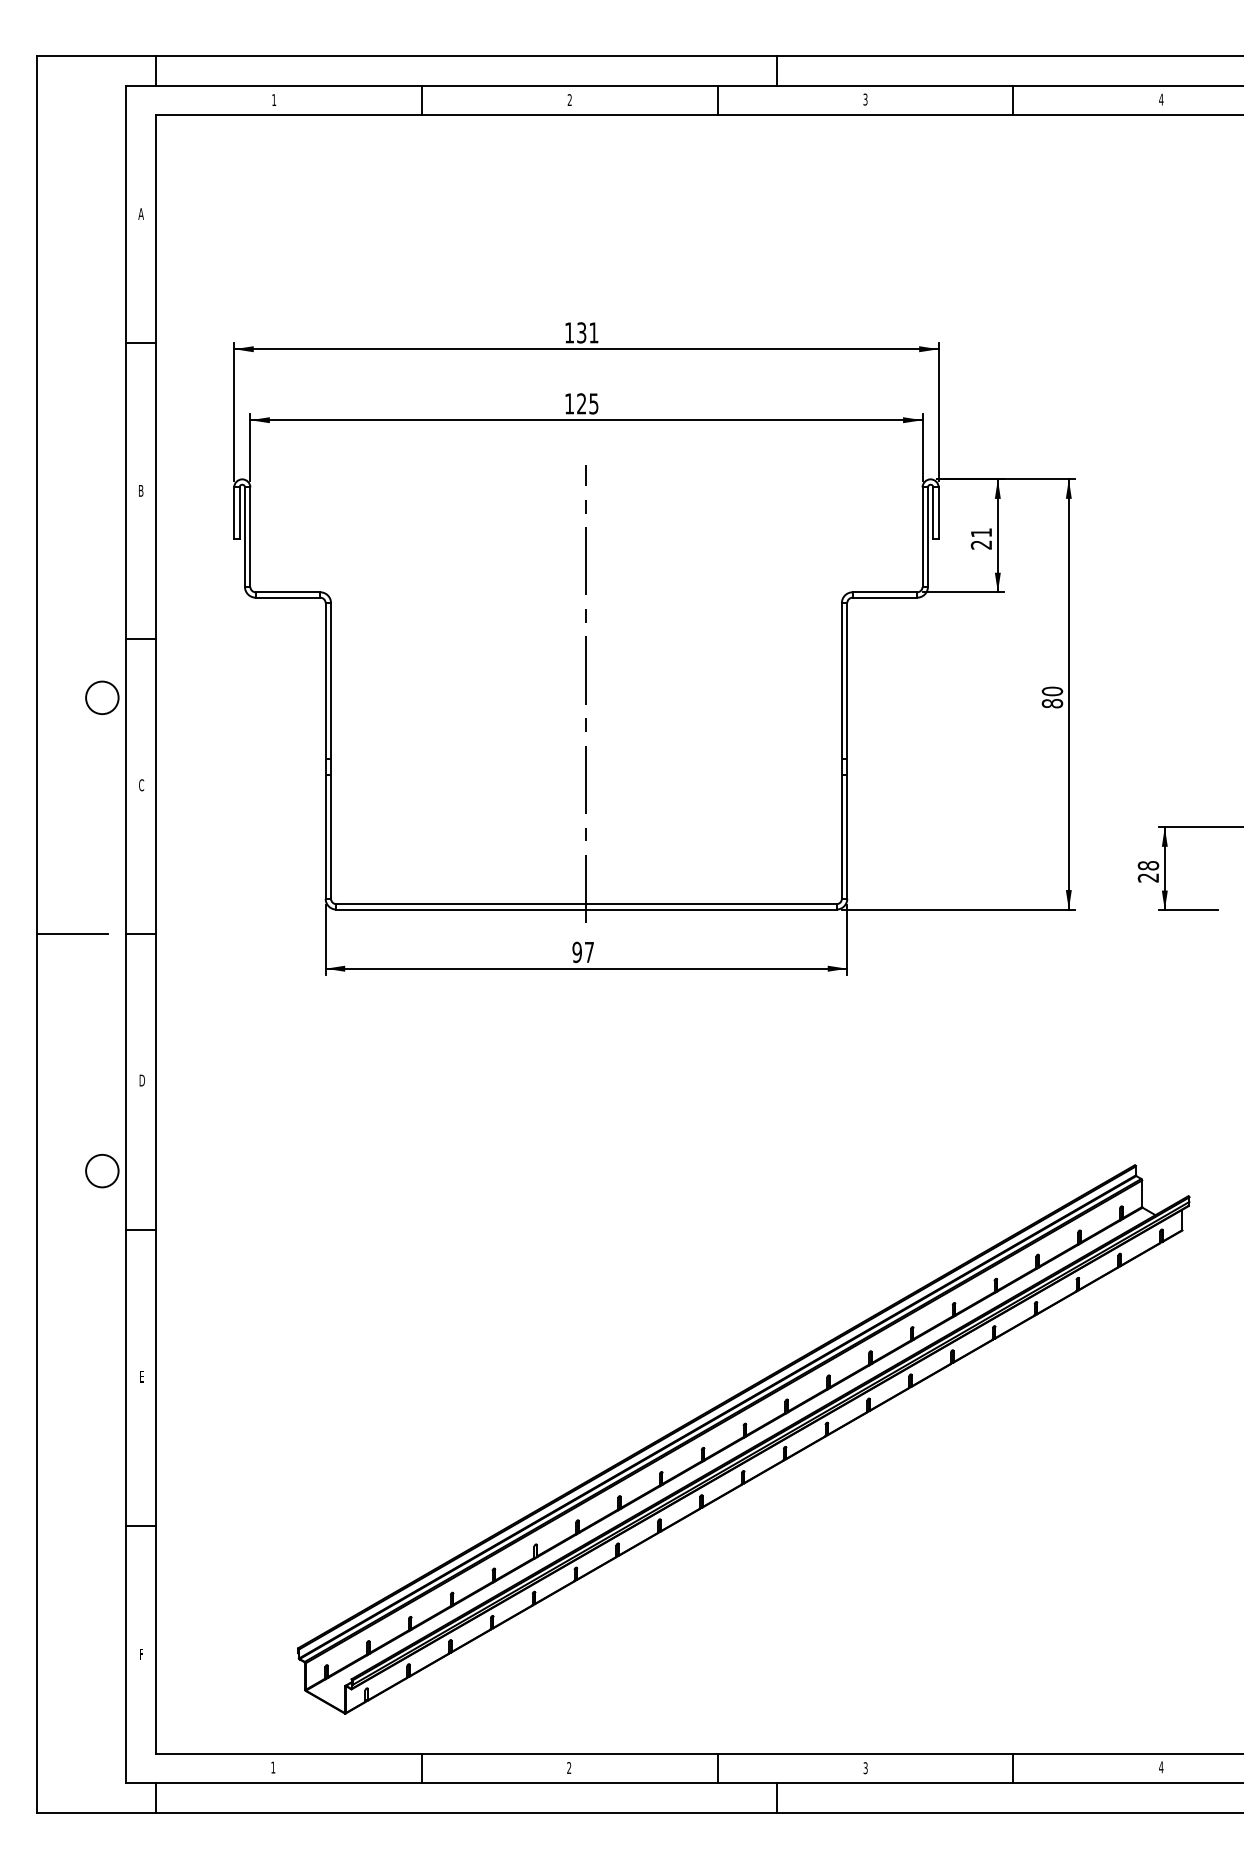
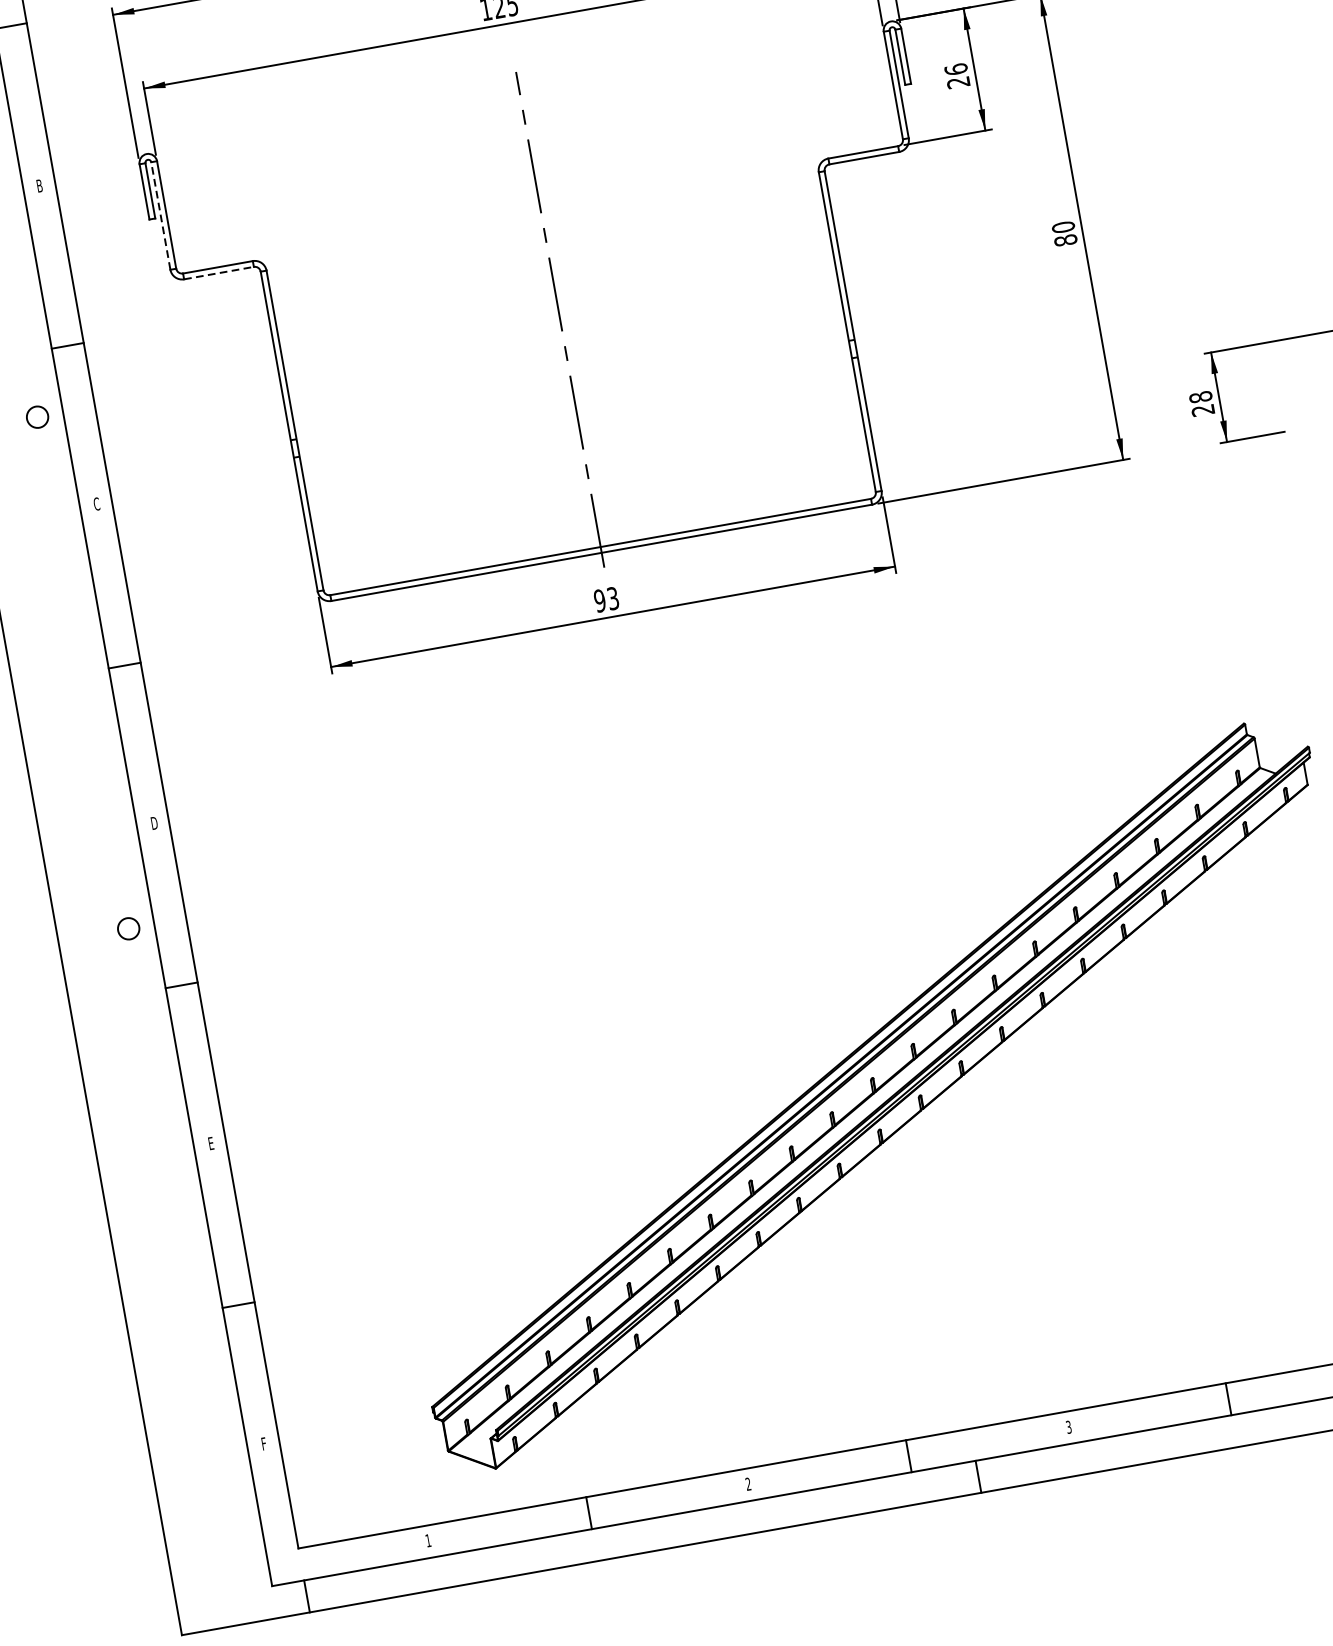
text: (981, 532) -> (956, 69), 21 -> 26
line: (244, 537) -> (160, 216), solid -> dashed
line: (288, 597) -> (219, 272), solid -> dashed
circle: (102, 697) -> (37, 416), size x0.6
line: (72, 934) -> (50, 678), removed
text: (588, 952) -> (612, 598), 97 -> 93
circle: (102, 1170) -> (128, 928), size x0.6

